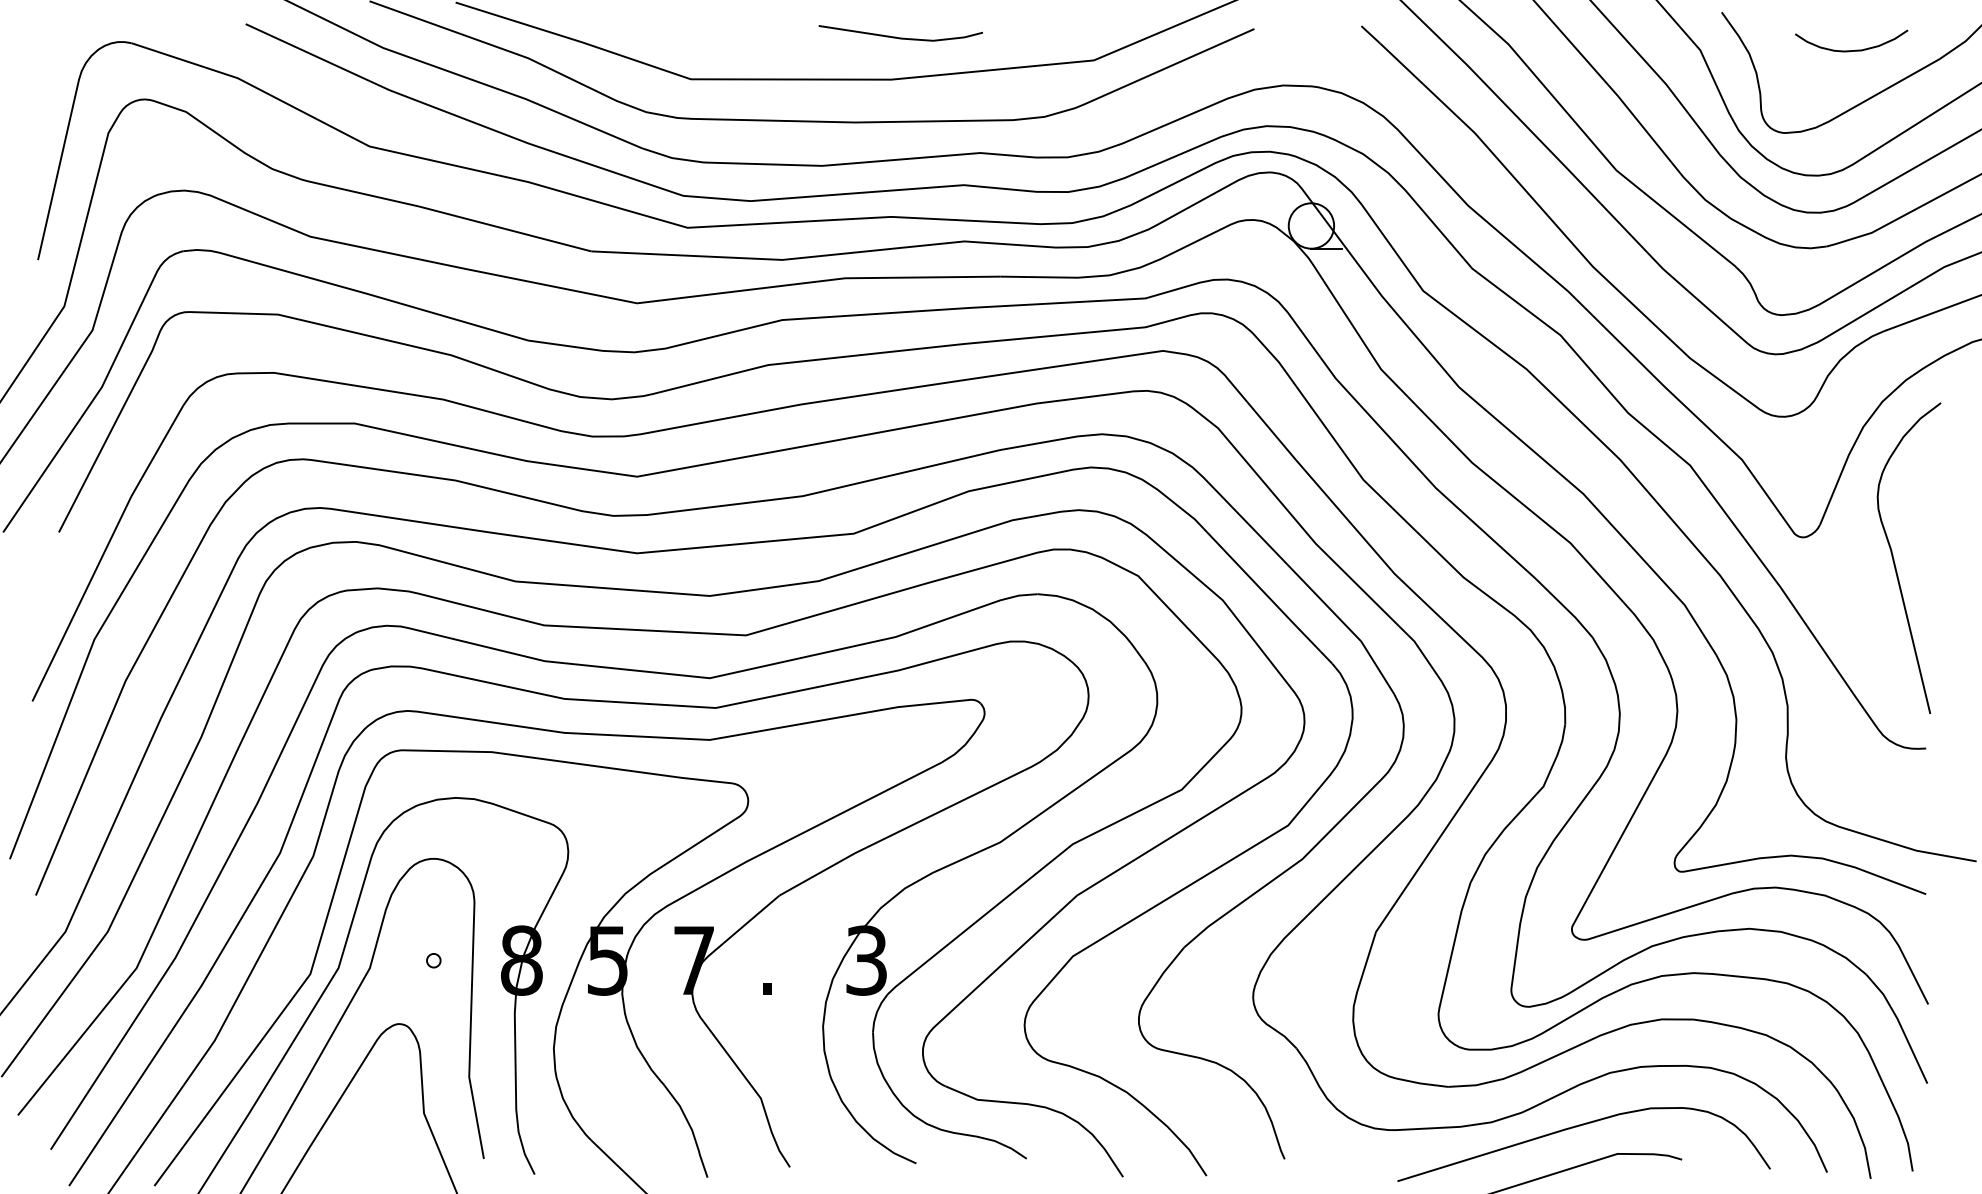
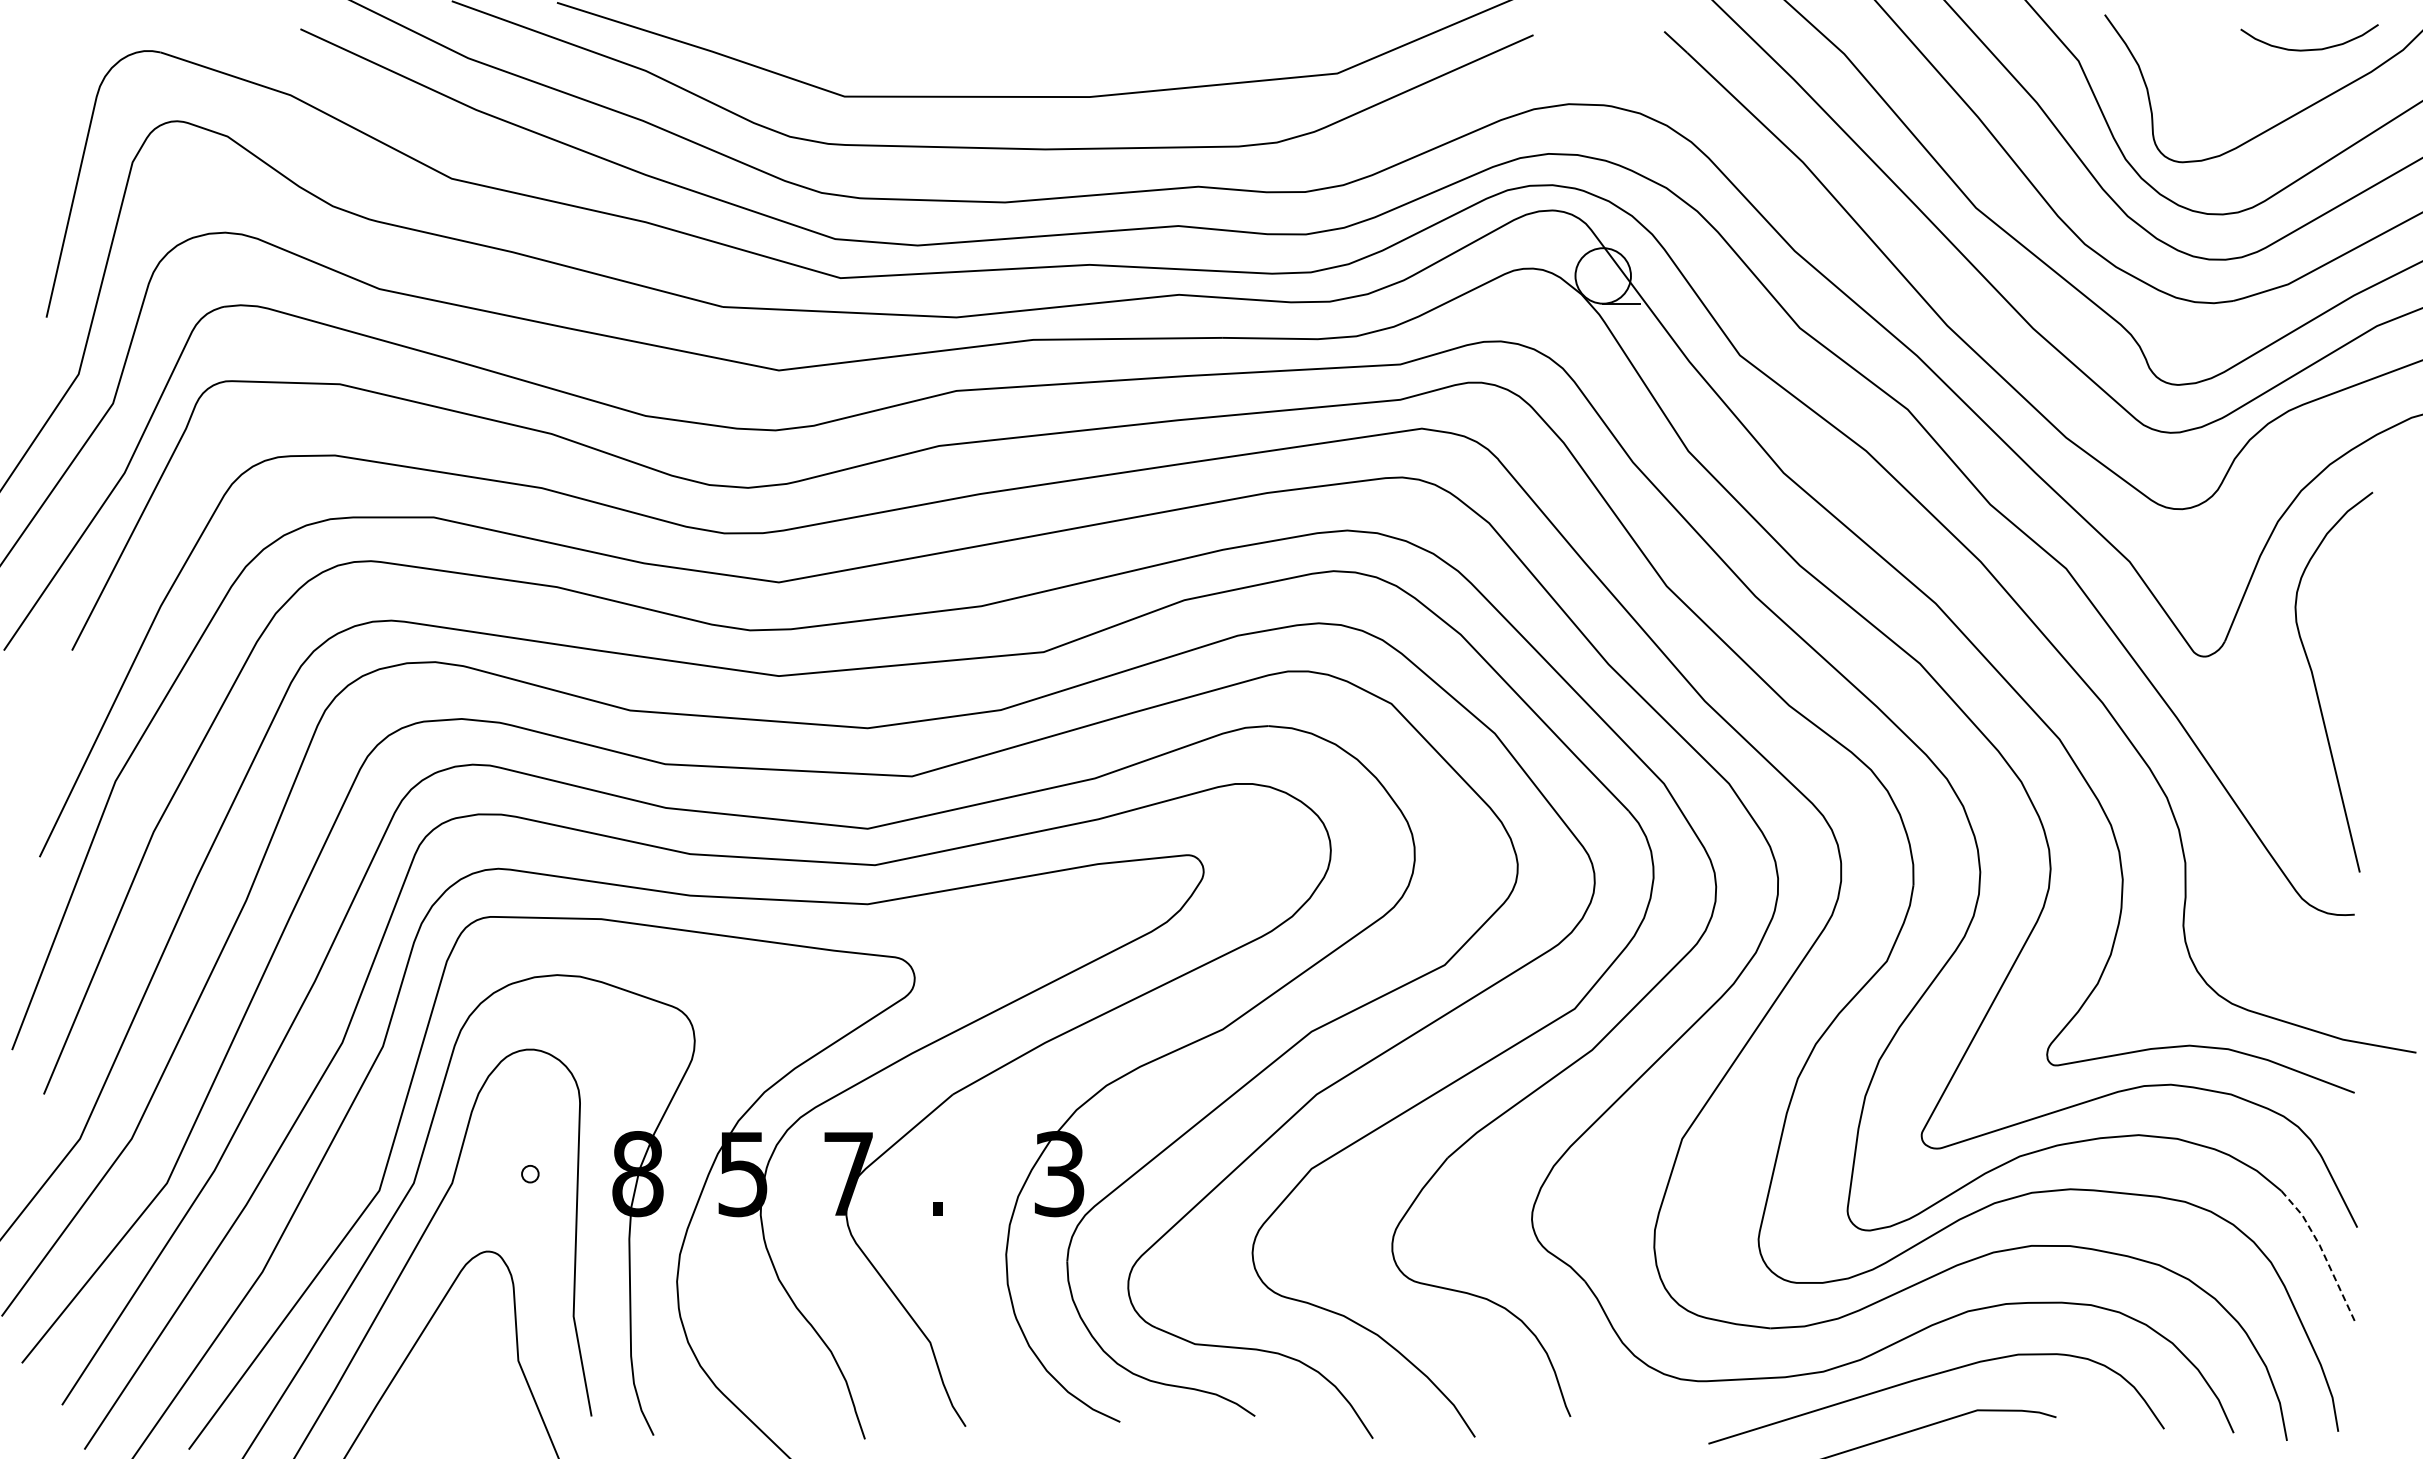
line: (900, 37) -> (1100, 45), removed
curve: (1851, 50) -> (2309, 49), moved
line: (1900, 1026) -> (2323, 1254), solid -> dashed

